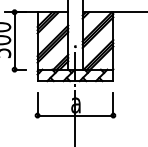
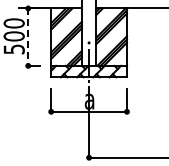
line: (14, 41) -> (28, 37), solid -> dashed

